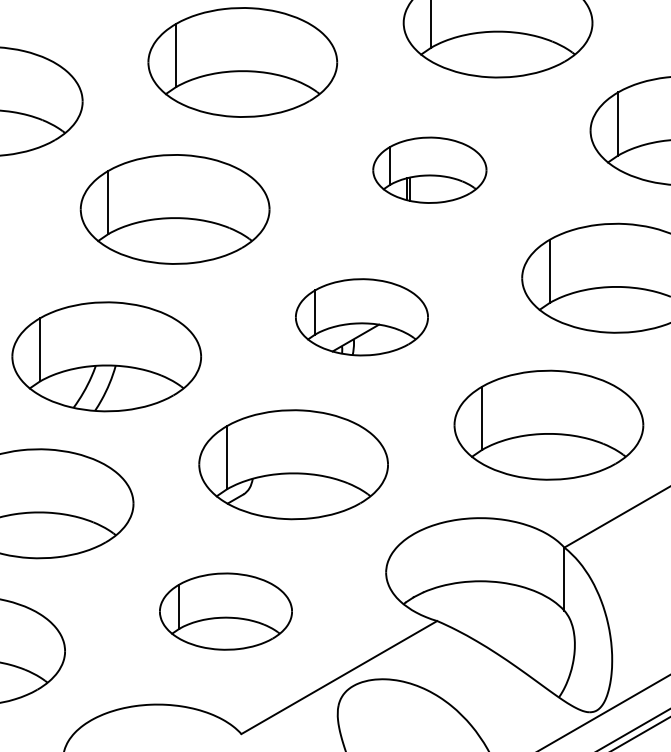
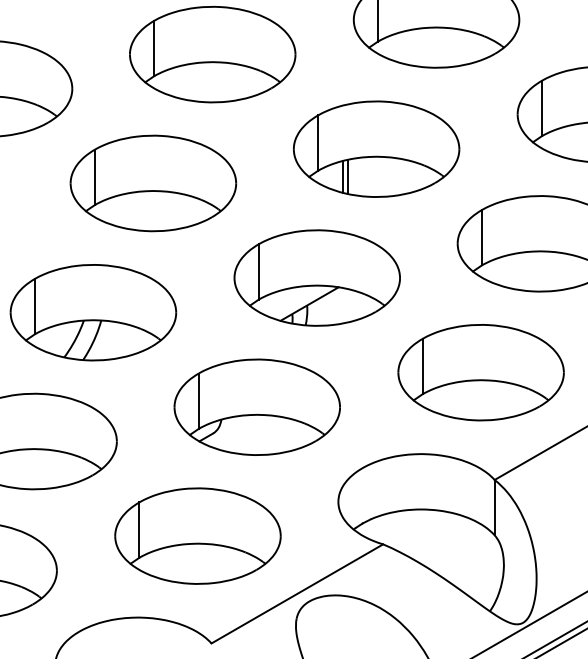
part: (429, 169) -> (376, 148), size x1.67
part: (361, 316) -> (316, 277), size x1.43
part: (225, 610) -> (197, 535), size x1.43

